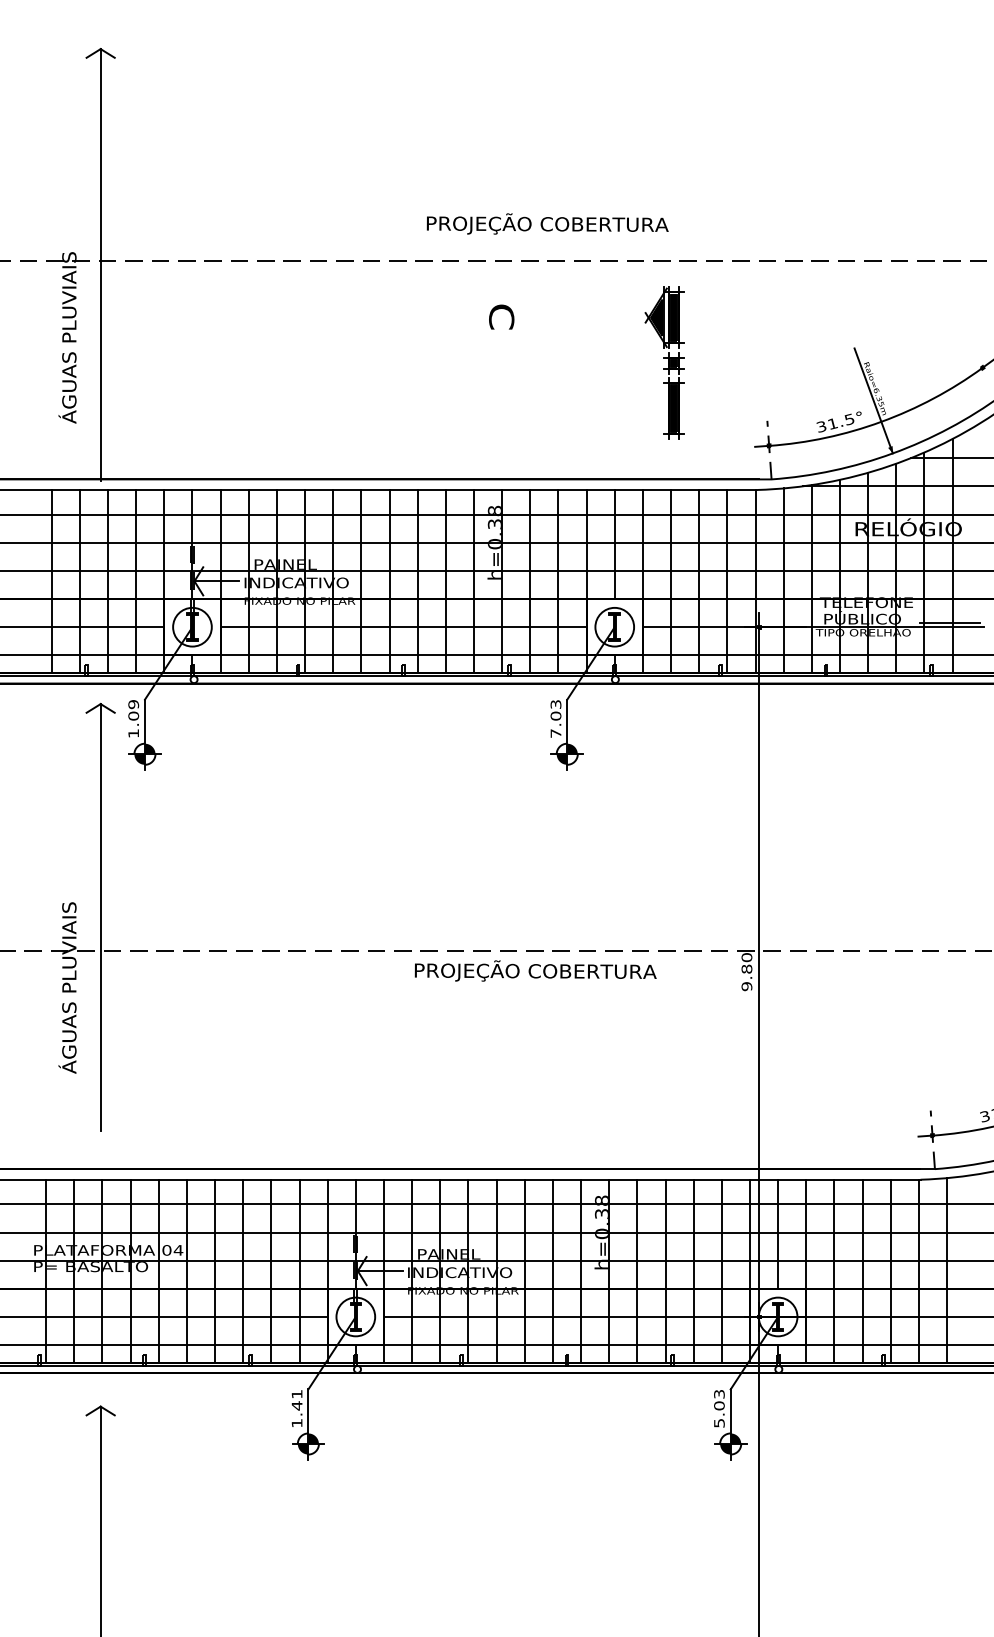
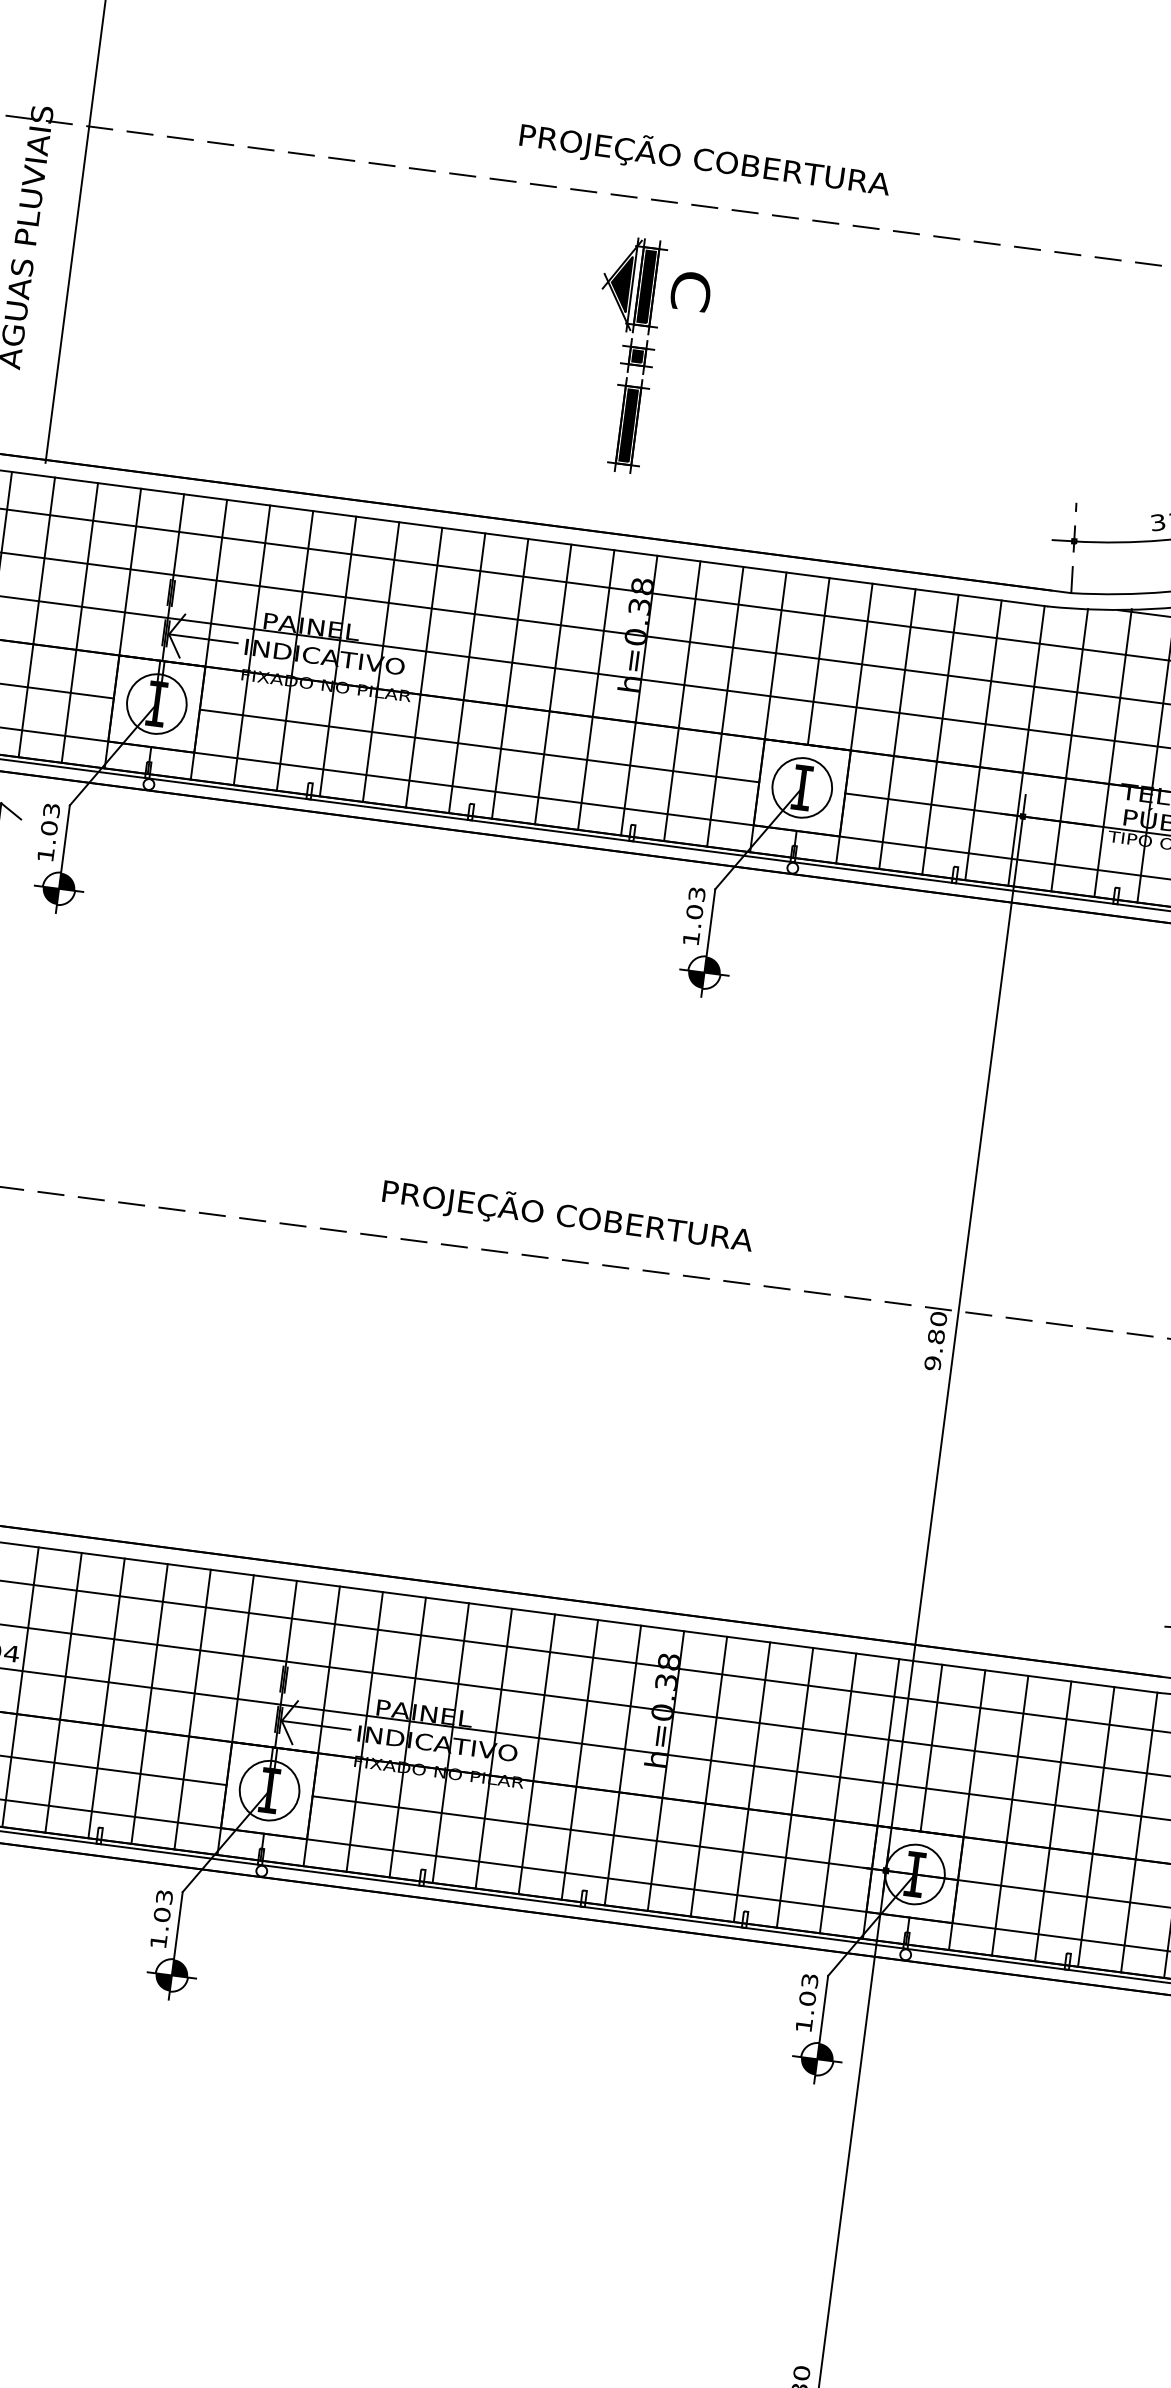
text: (547, 223) -> (704, 158), moved
part: (664, 362) -> (623, 353), moved
text: (133, 704) -> (51, 810), 1.09 -> 1.03
text: (555, 733) -> (690, 938), 7.03 -> 1.03
text: (535, 970) -> (567, 1214), moved
text: (296, 1400) -> (162, 1906), 1.41 -> 1.03
text: (719, 1423) -> (804, 2025), 5.03 -> 1.03

